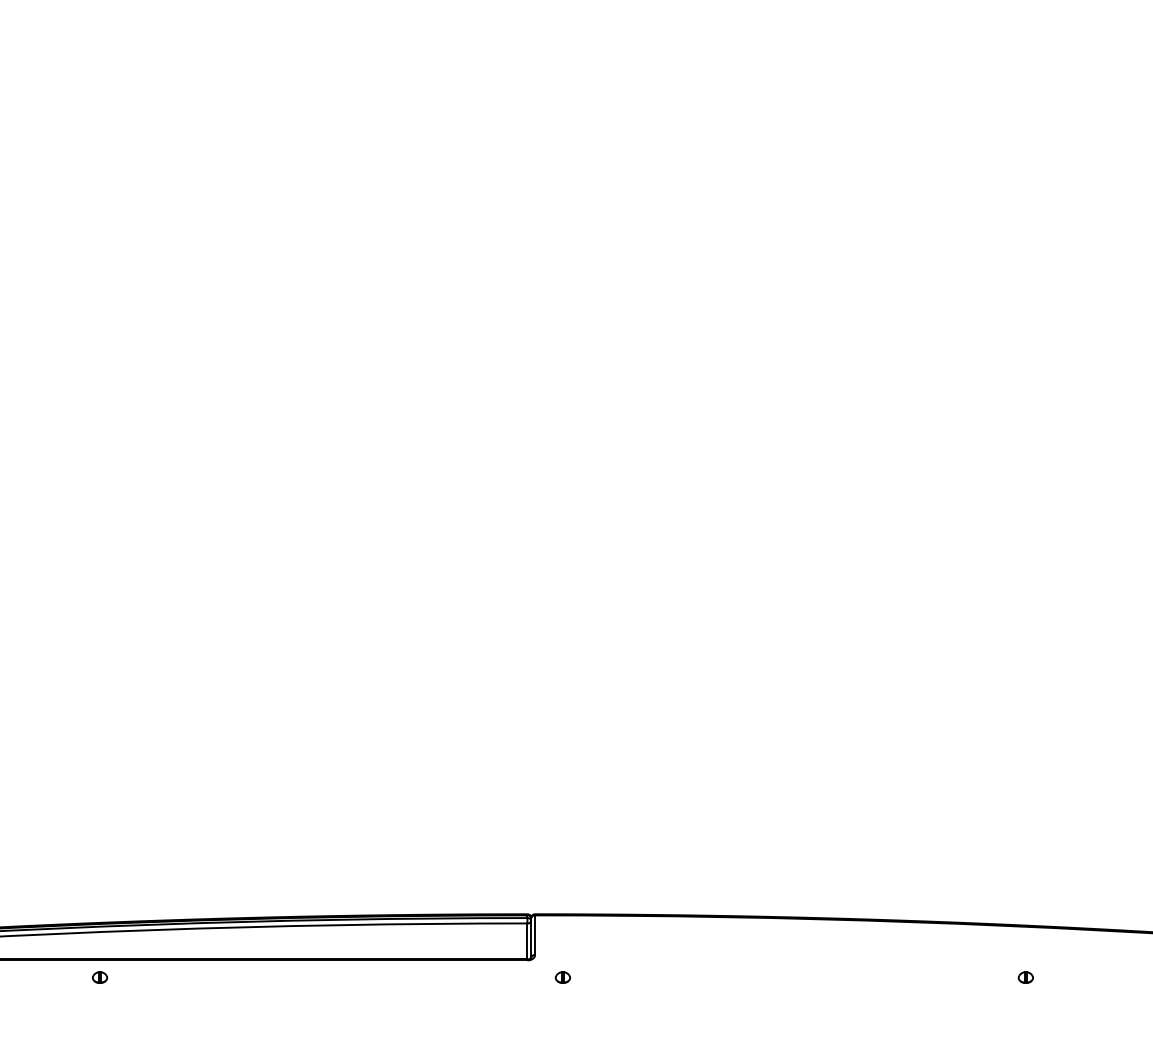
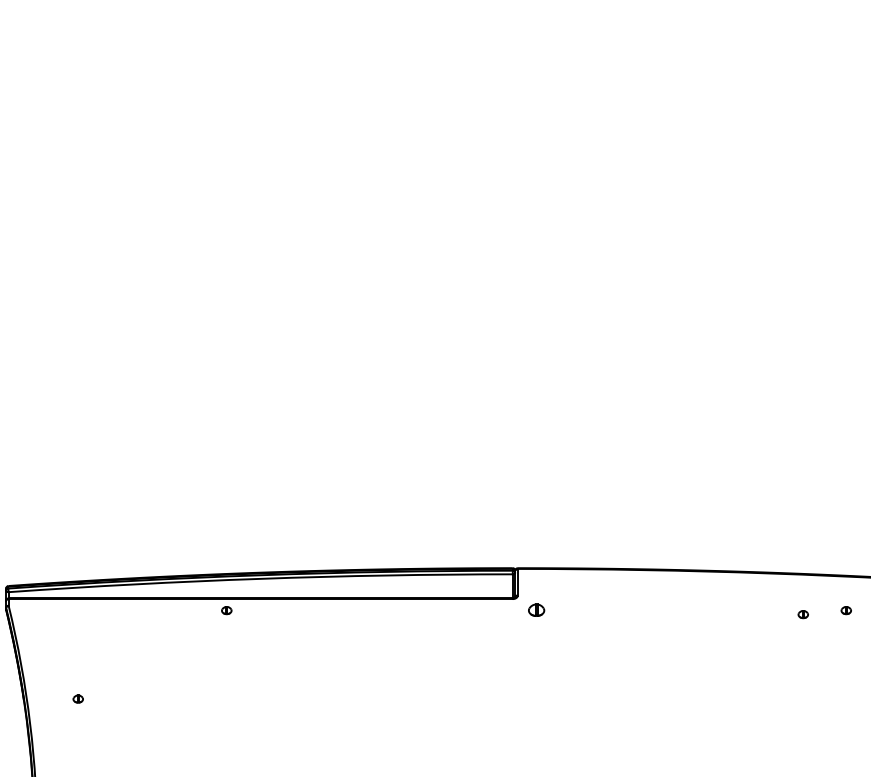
part: (562, 977) -> (536, 610), size x1.6
part: (960, 983) -> (802, 614), added

